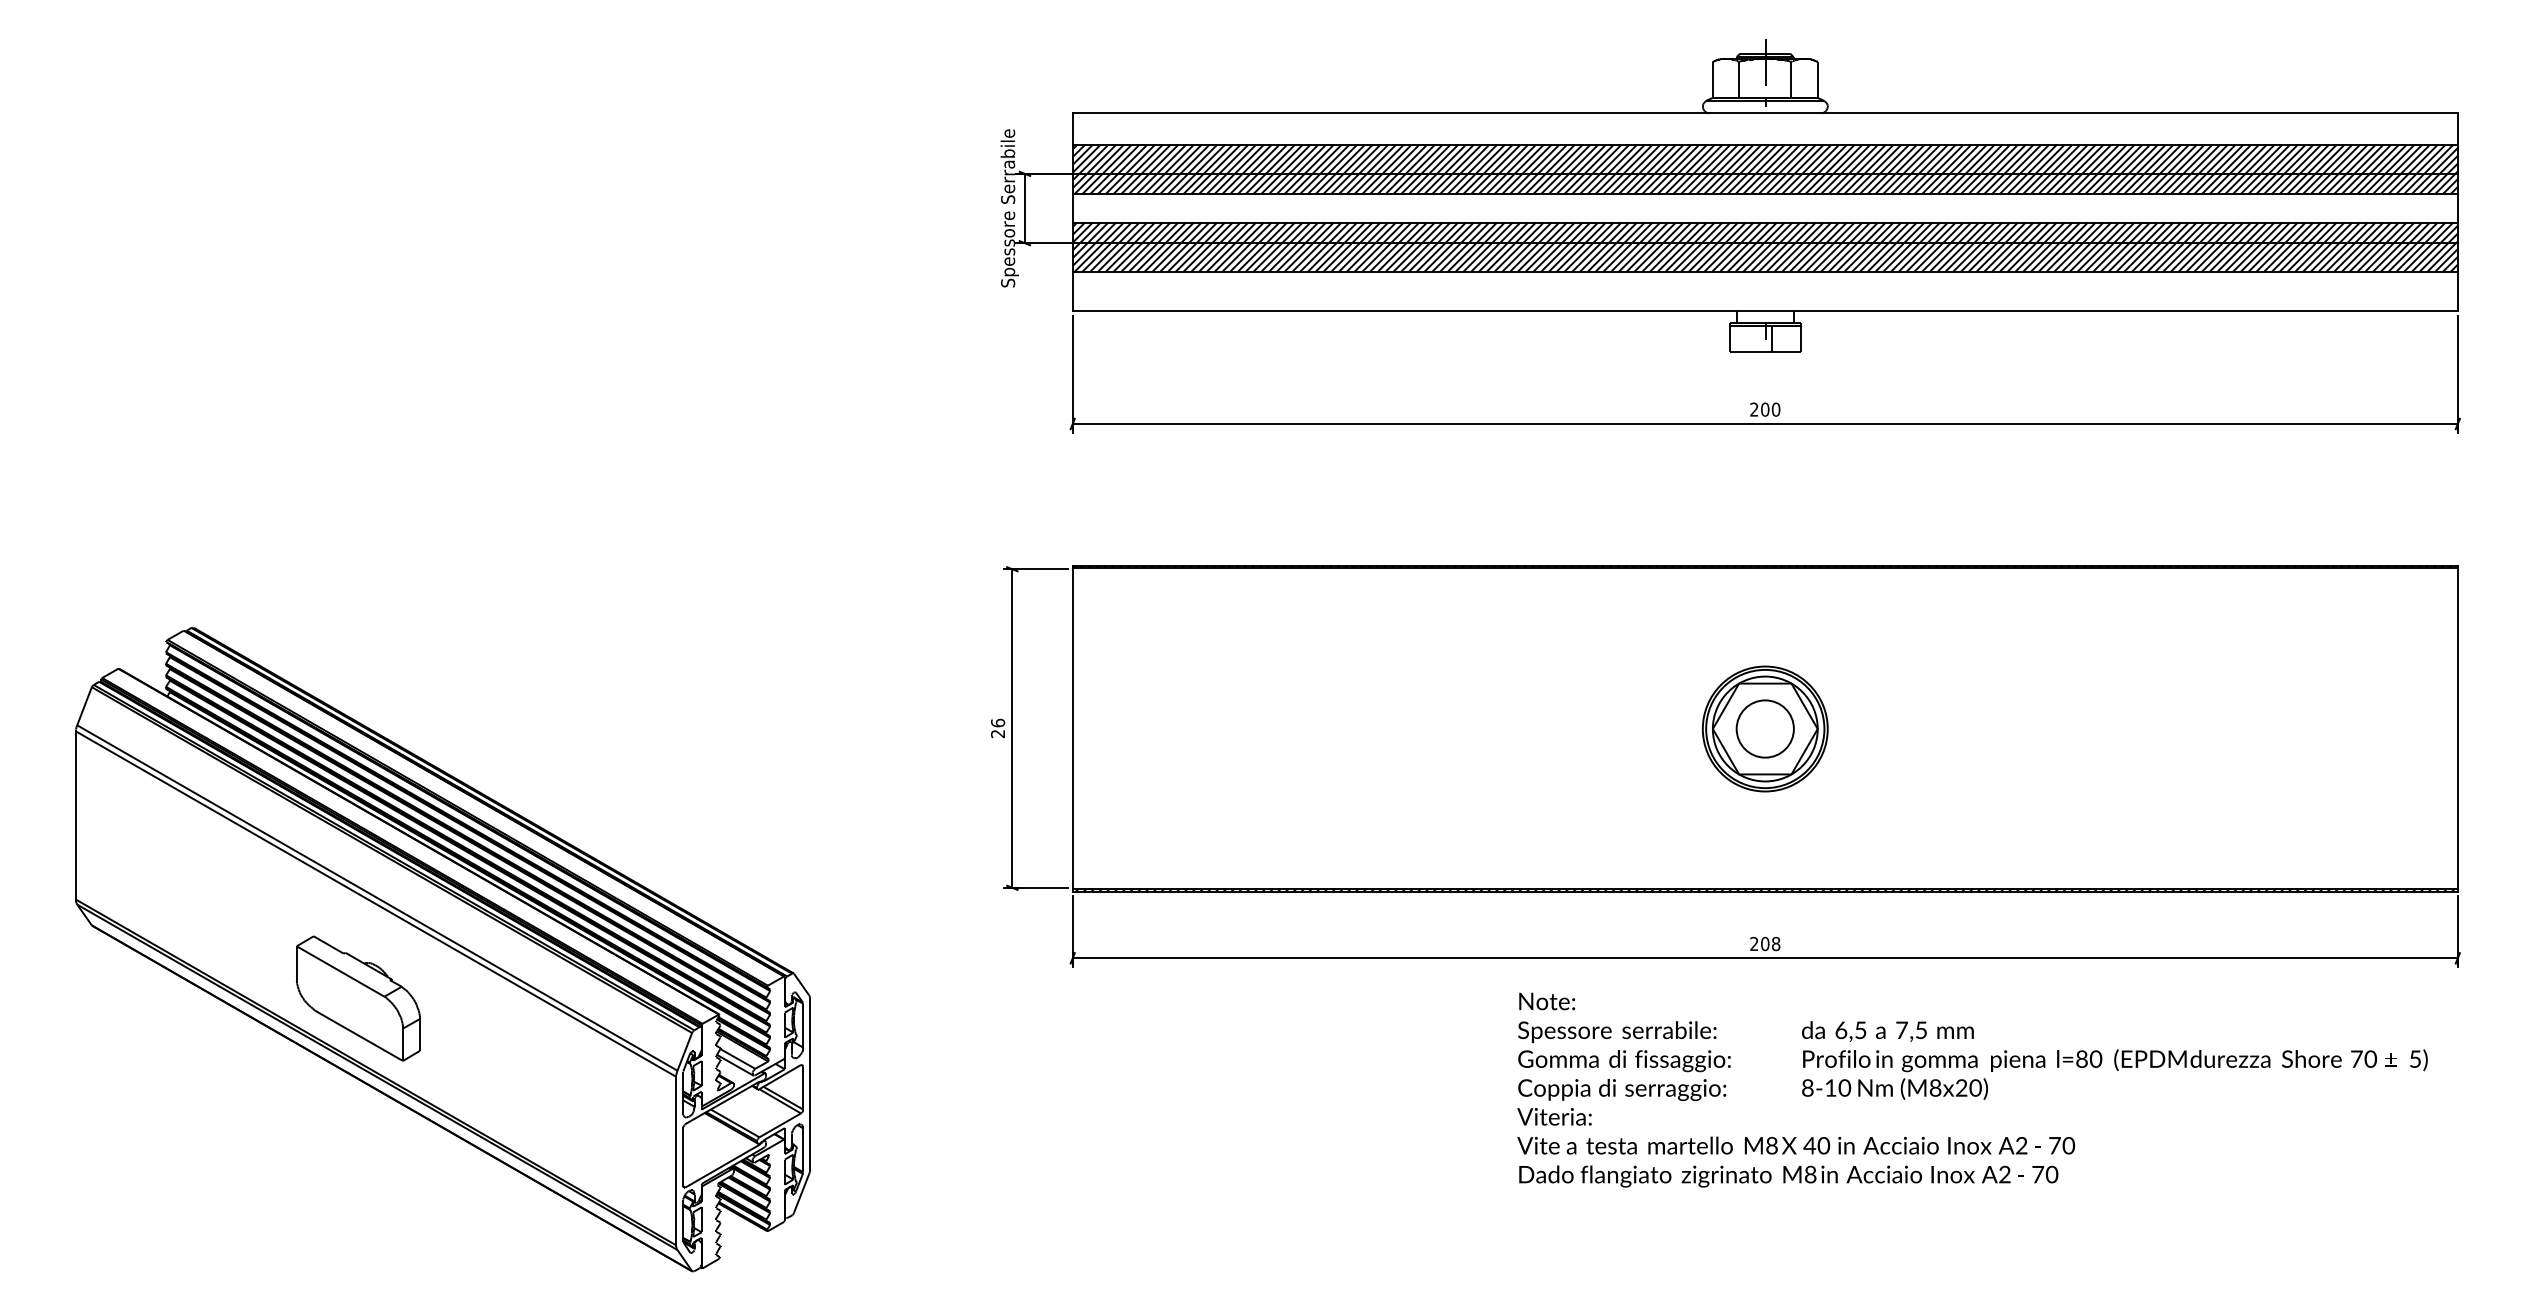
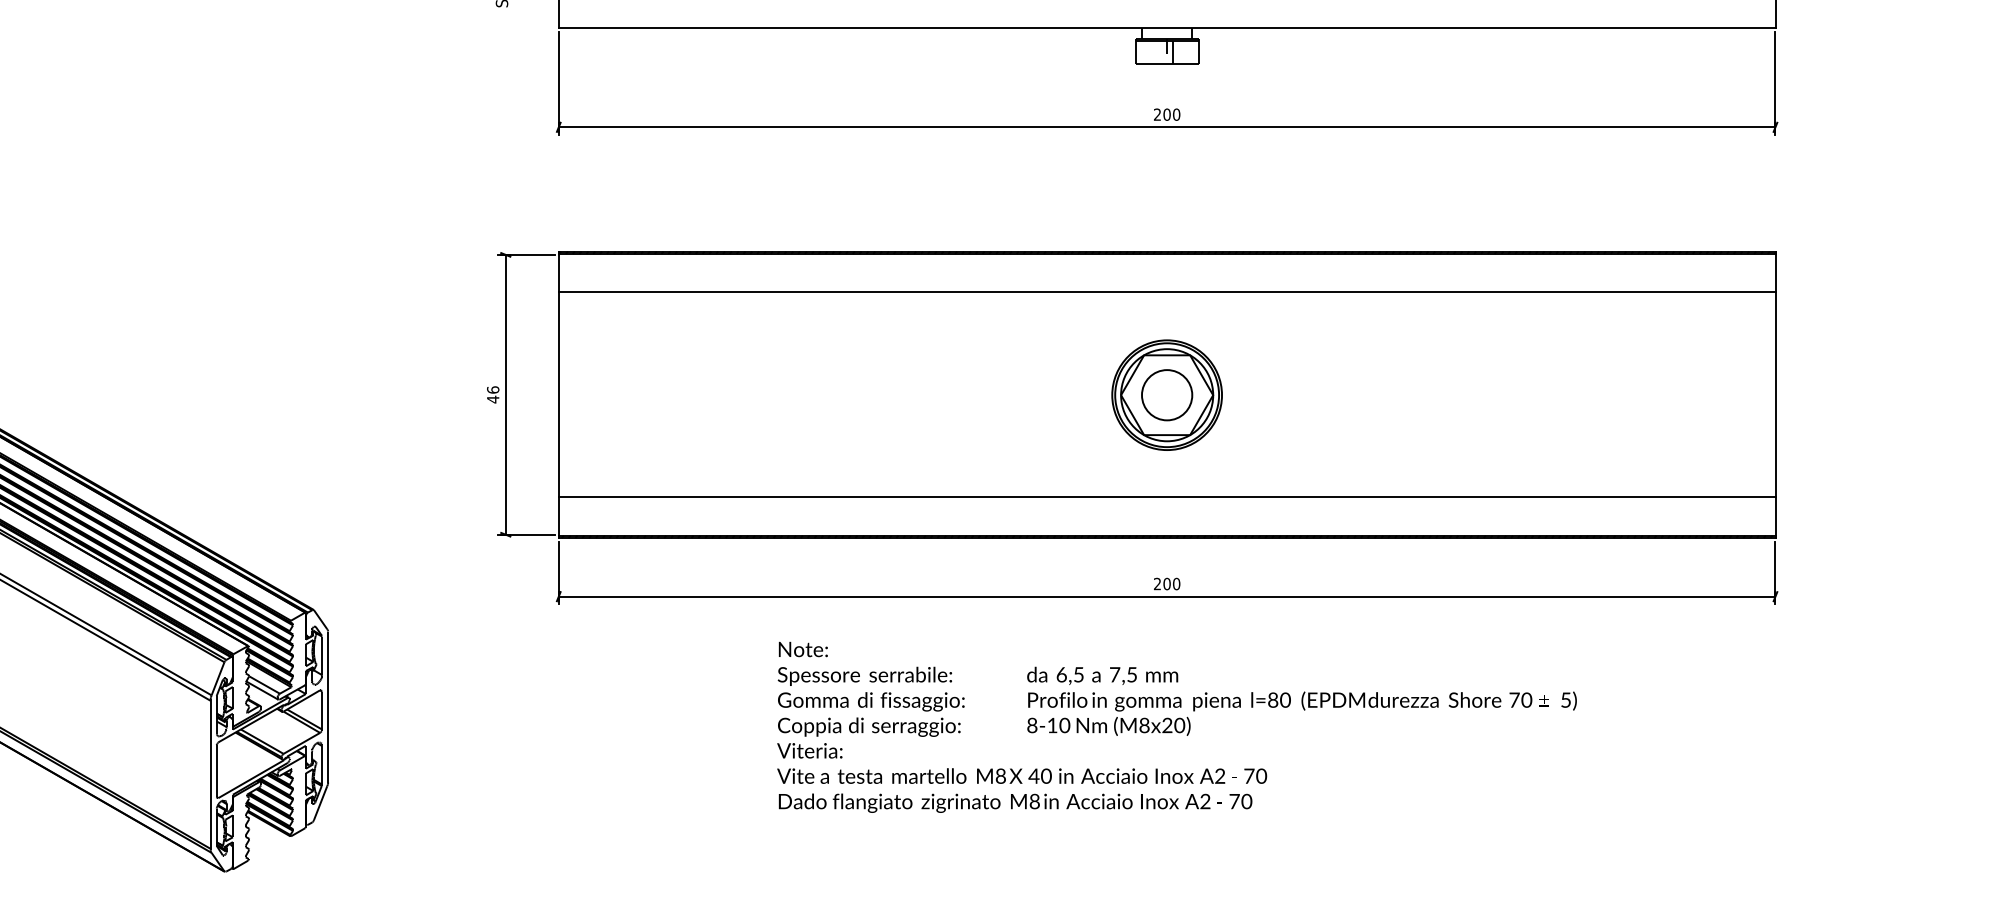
line: (1764, 612) -> (1166, 292), added
text: (997, 733) -> (492, 399), 26 -> 46
line: (1764, 844) -> (1166, 496), added
text: (1775, 943) -> (1176, 583), 208 -> 200
text: (1972, 1089) -> (1176, 726), moved

